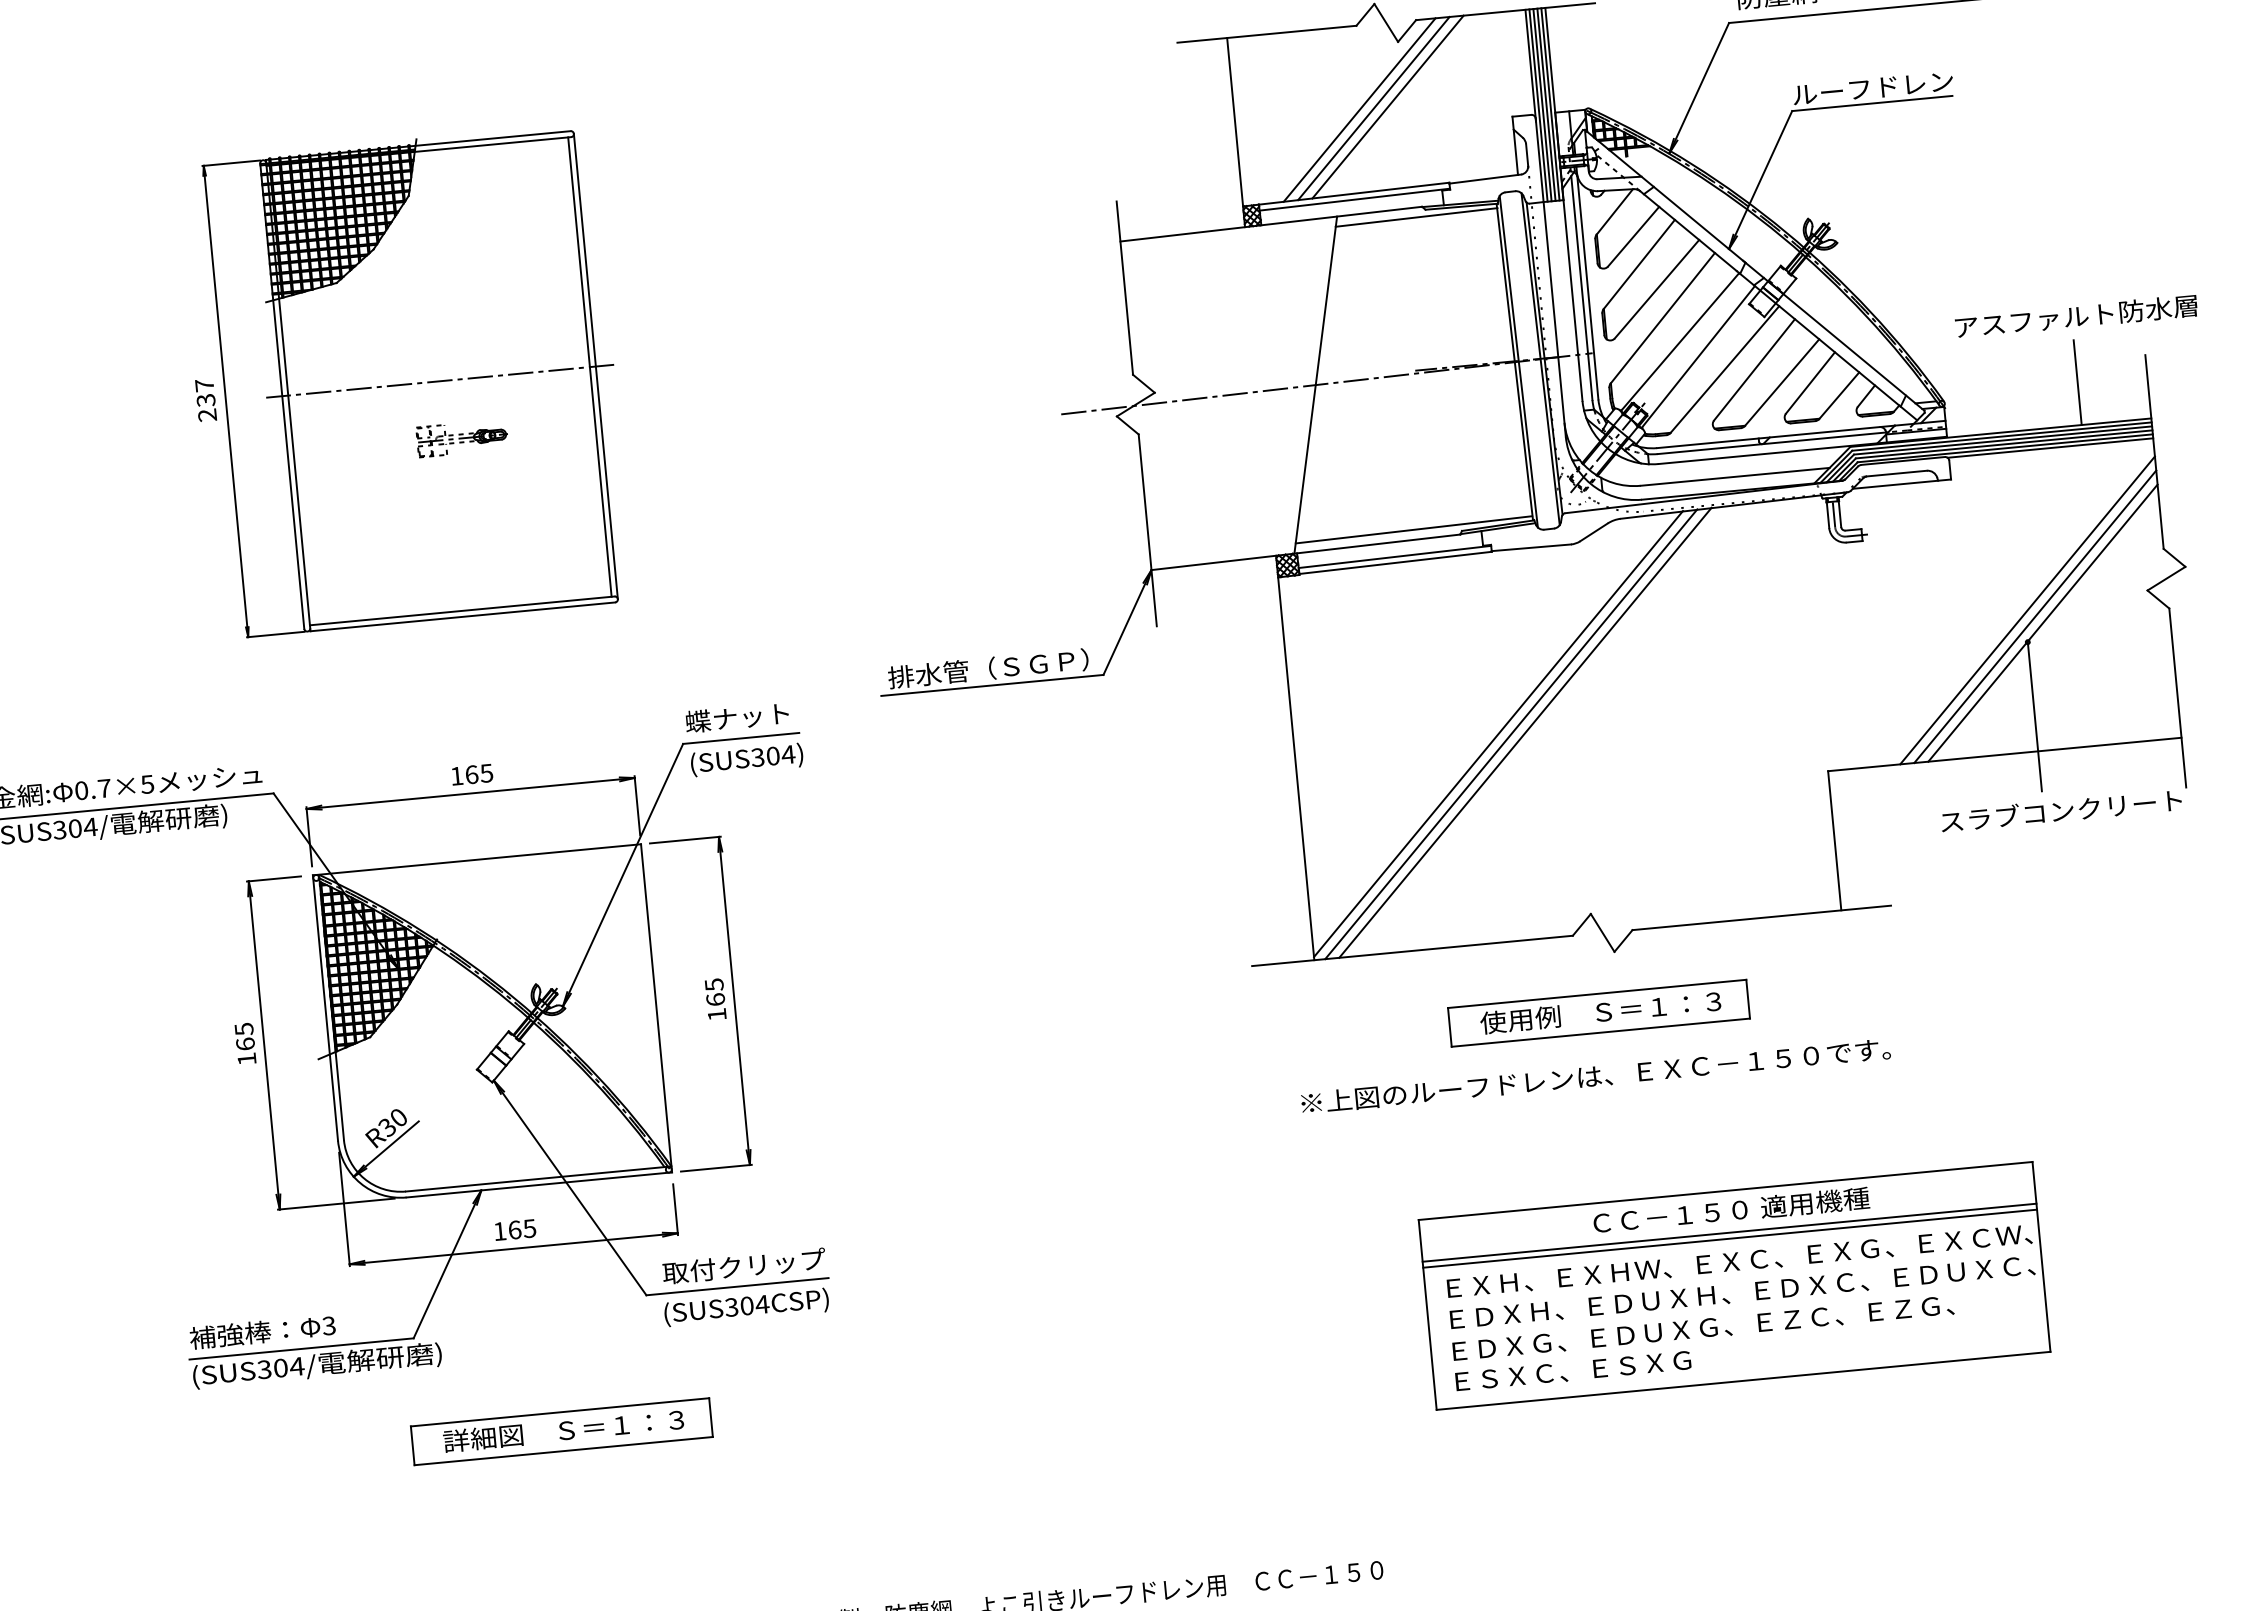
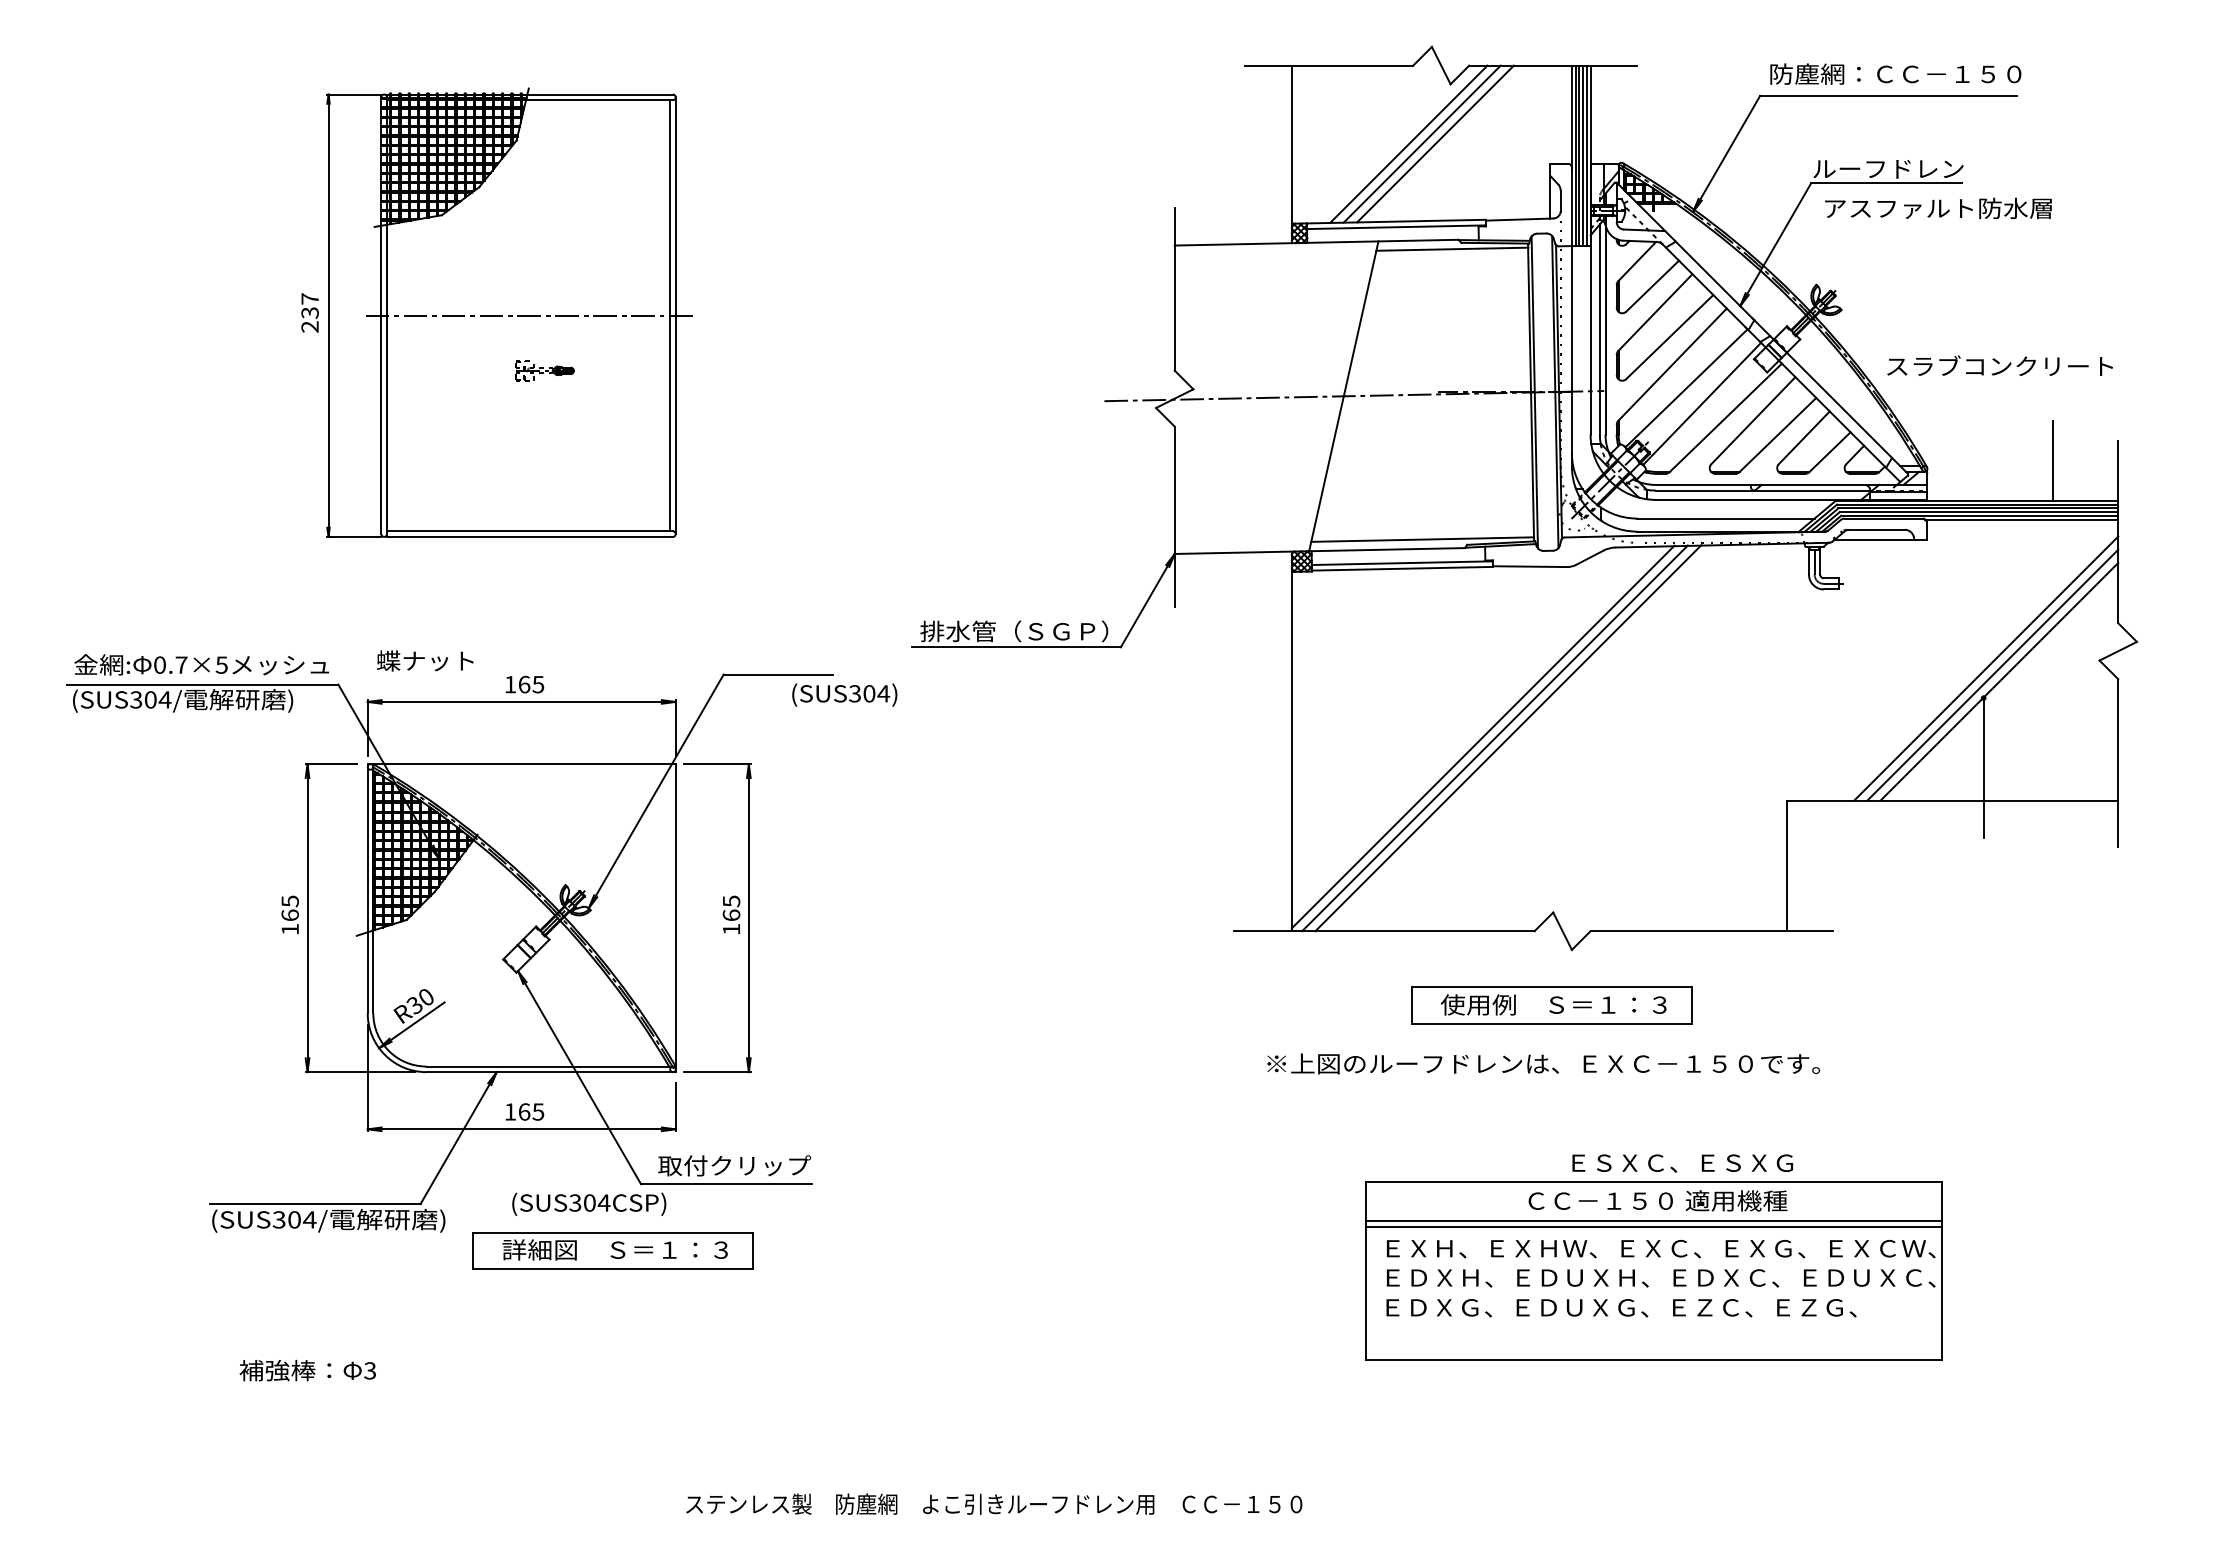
text: (2076, 316) -> (1938, 208), moved
part: (461, 438) -> (544, 370), size x0.7
text: (737, 717) -> (425, 660), moved
text: (746, 759) -> (844, 694), moved
text: (2060, 810) -> (1999, 365), moved
text: (746, 1306) -> (589, 1203), moved
text: (262, 1331) -> (307, 1370), moved
text: (1573, 1371) -> (1682, 1163), moved
part: (560, 1431) -> (612, 1250), moved

